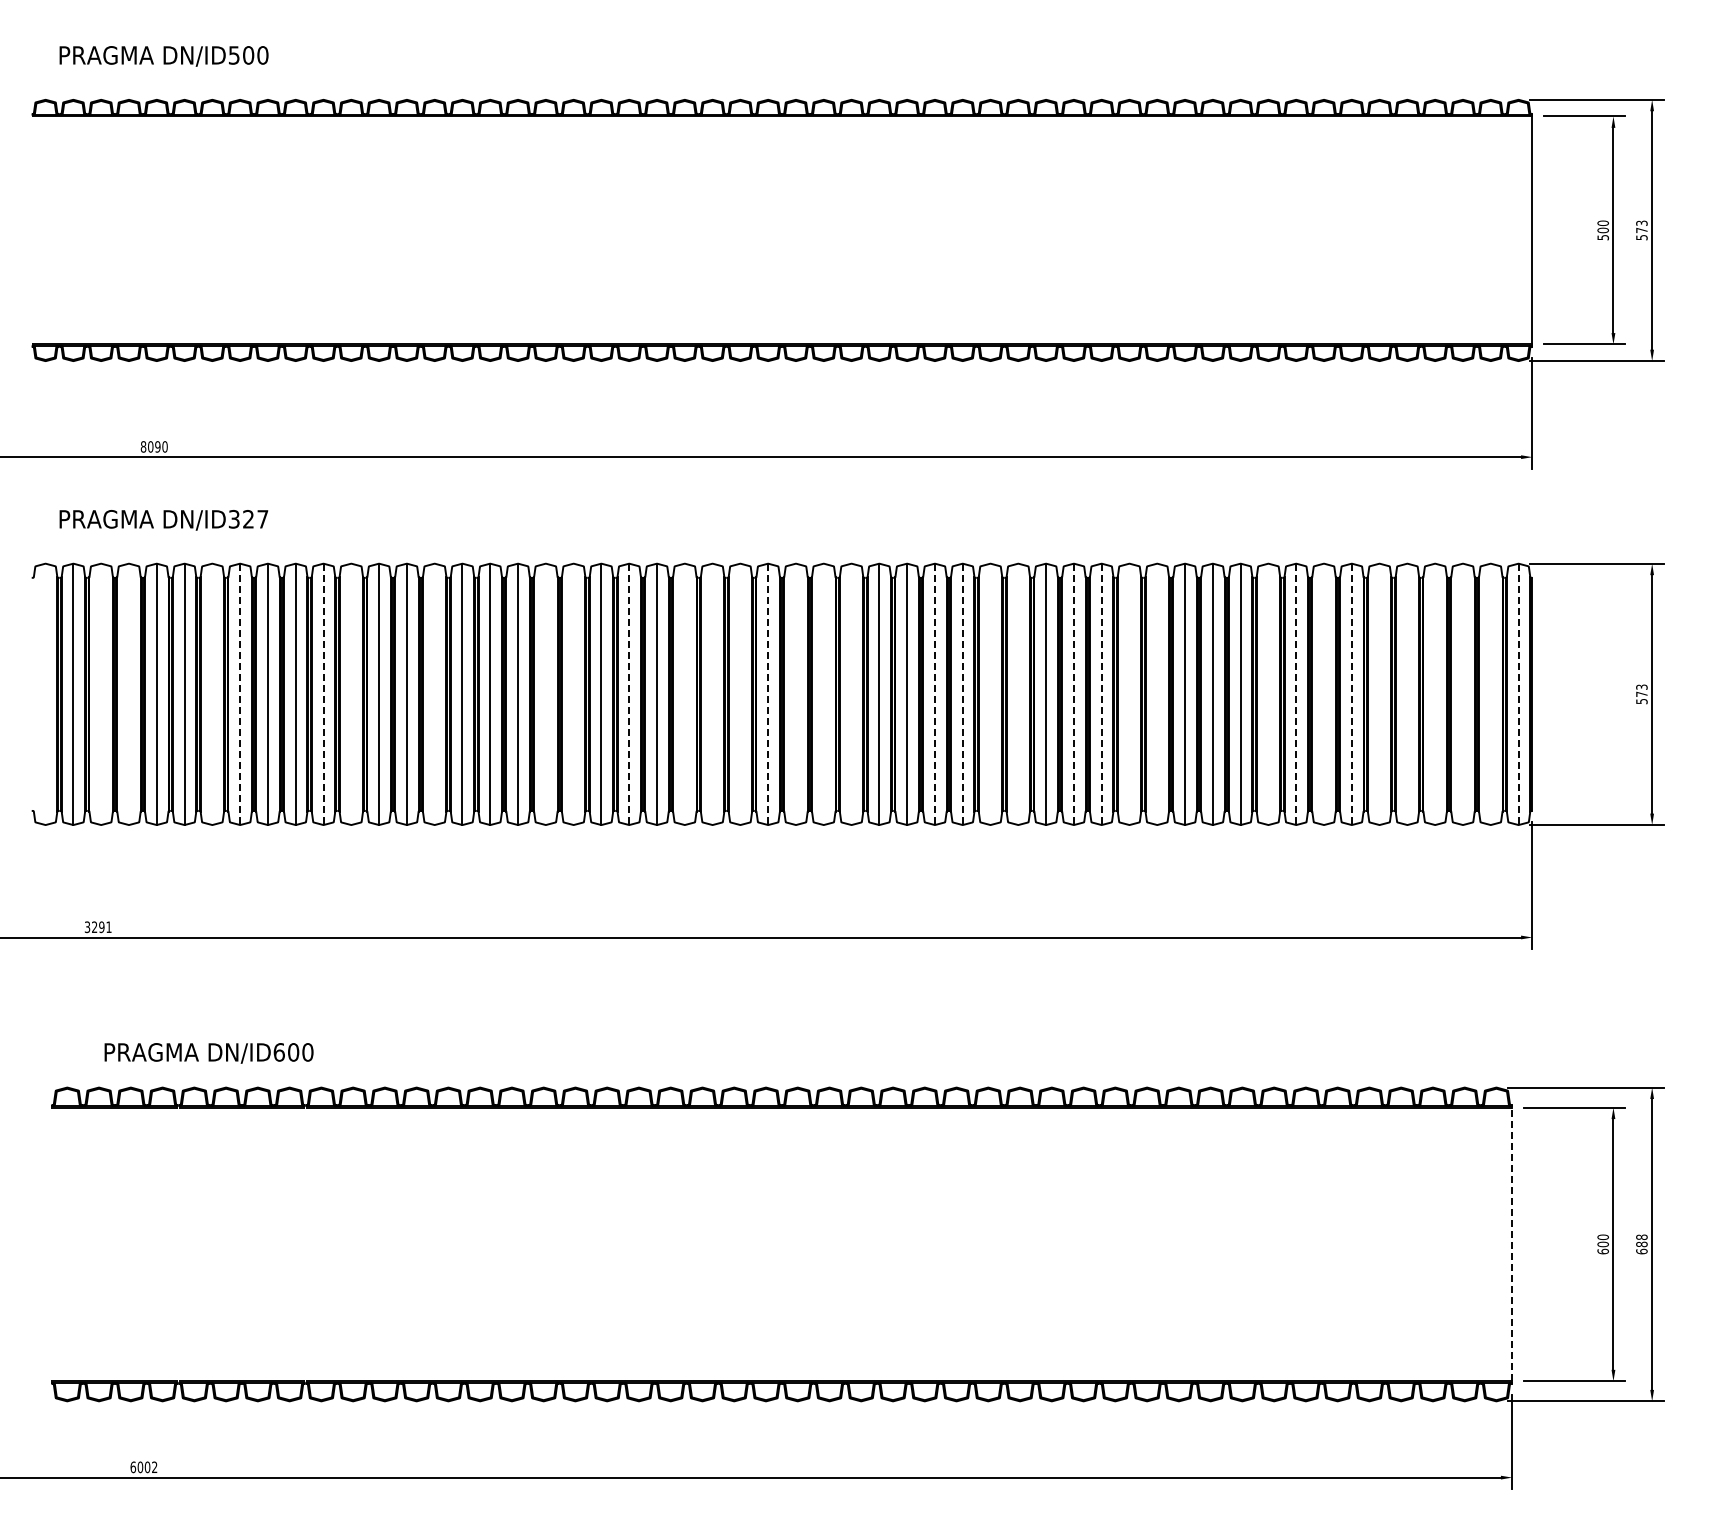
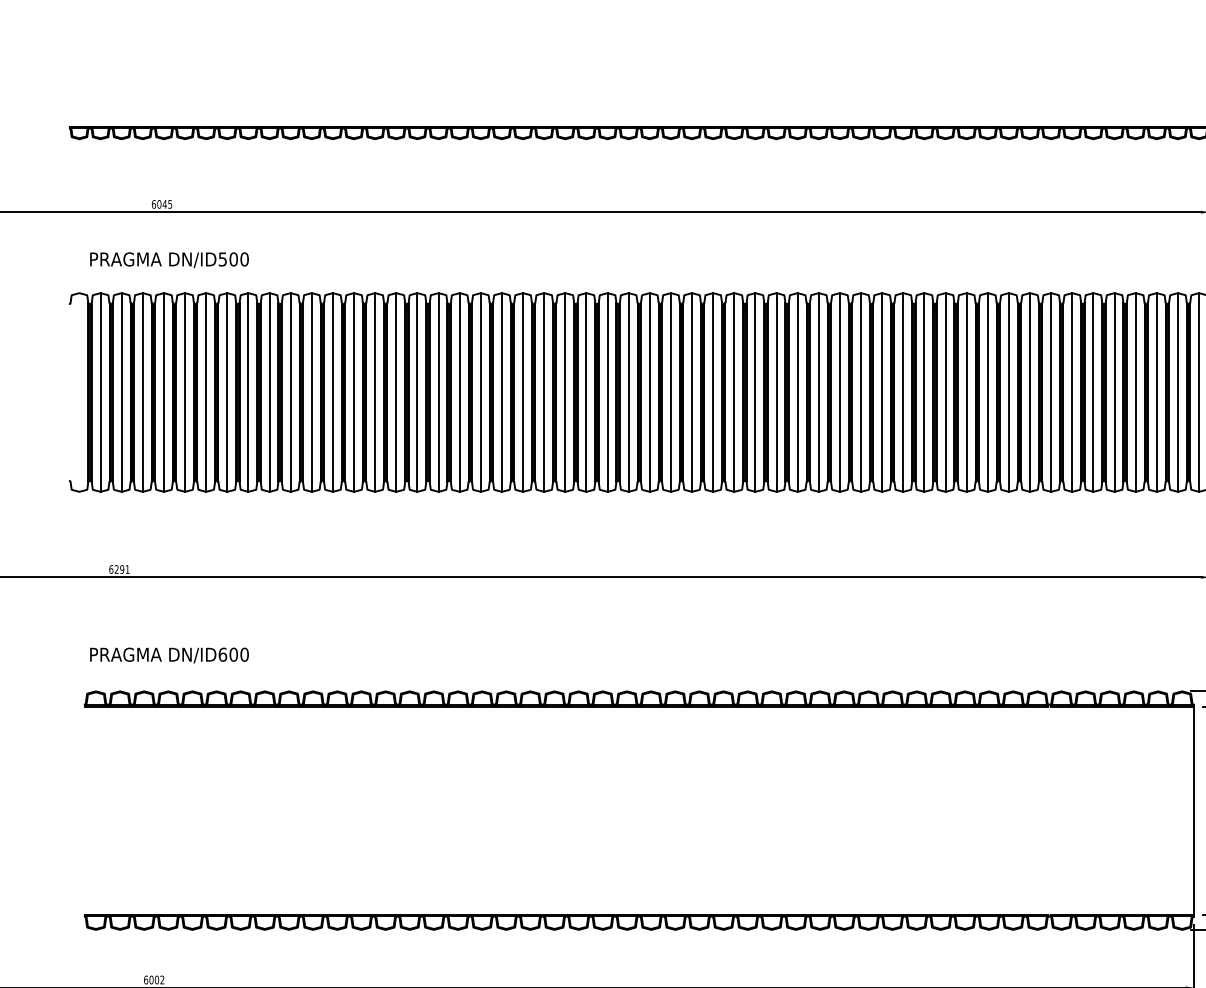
text: (153, 446) -> (161, 204), 8090 -> 6045
text: (248, 518) -> (233, 258), DN/ID327 -> DN/ID500
line: (101, 694) -> (121, 392), added
line: (128, 694) -> (142, 392), added
line: (212, 694) -> (206, 392), added
line: (240, 694) -> (227, 392), dashed -> solid
line: (323, 694) -> (290, 392), dashed -> solid
line: (351, 694) -> (311, 392), added
line: (434, 694) -> (375, 392), added
line: (545, 694) -> (459, 392), added
line: (573, 694) -> (480, 392), added
line: (629, 694) -> (523, 392), dashed -> solid
line: (684, 694) -> (565, 392), added
line: (712, 694) -> (586, 392), added
line: (740, 694) -> (607, 392), added
line: (768, 694) -> (628, 392), dashed -> solid
line: (795, 694) -> (649, 392), added
line: (823, 694) -> (670, 392), added
line: (851, 694) -> (692, 392), added
line: (934, 694) -> (755, 392), dashed -> solid
line: (962, 694) -> (776, 392), dashed -> solid
line: (990, 694) -> (797, 392), added
line: (1018, 694) -> (818, 392), added
line: (1073, 694) -> (860, 392), dashed -> solid
line: (1101, 694) -> (882, 392), dashed -> solid
line: (1129, 694) -> (903, 392), added
line: (1157, 694) -> (924, 392), added
line: (1268, 694) -> (1008, 392), added
line: (1296, 694) -> (1030, 392), dashed -> solid
line: (1324, 694) -> (1051, 392), added
line: (1351, 694) -> (1072, 392), dashed -> solid
line: (1379, 694) -> (1093, 392), added
line: (1407, 694) -> (1114, 392), added
line: (1435, 694) -> (1135, 392), added
line: (1462, 694) -> (1156, 392), added
line: (1490, 694) -> (1177, 392), added
line: (1518, 694) -> (1199, 392), dashed -> solid
text: (87, 927) -> (111, 569), 3291 -> 6291
text: (208, 1053) -> (169, 655), moved
line: (1512, 1244) -> (1194, 810), dashed -> solid

